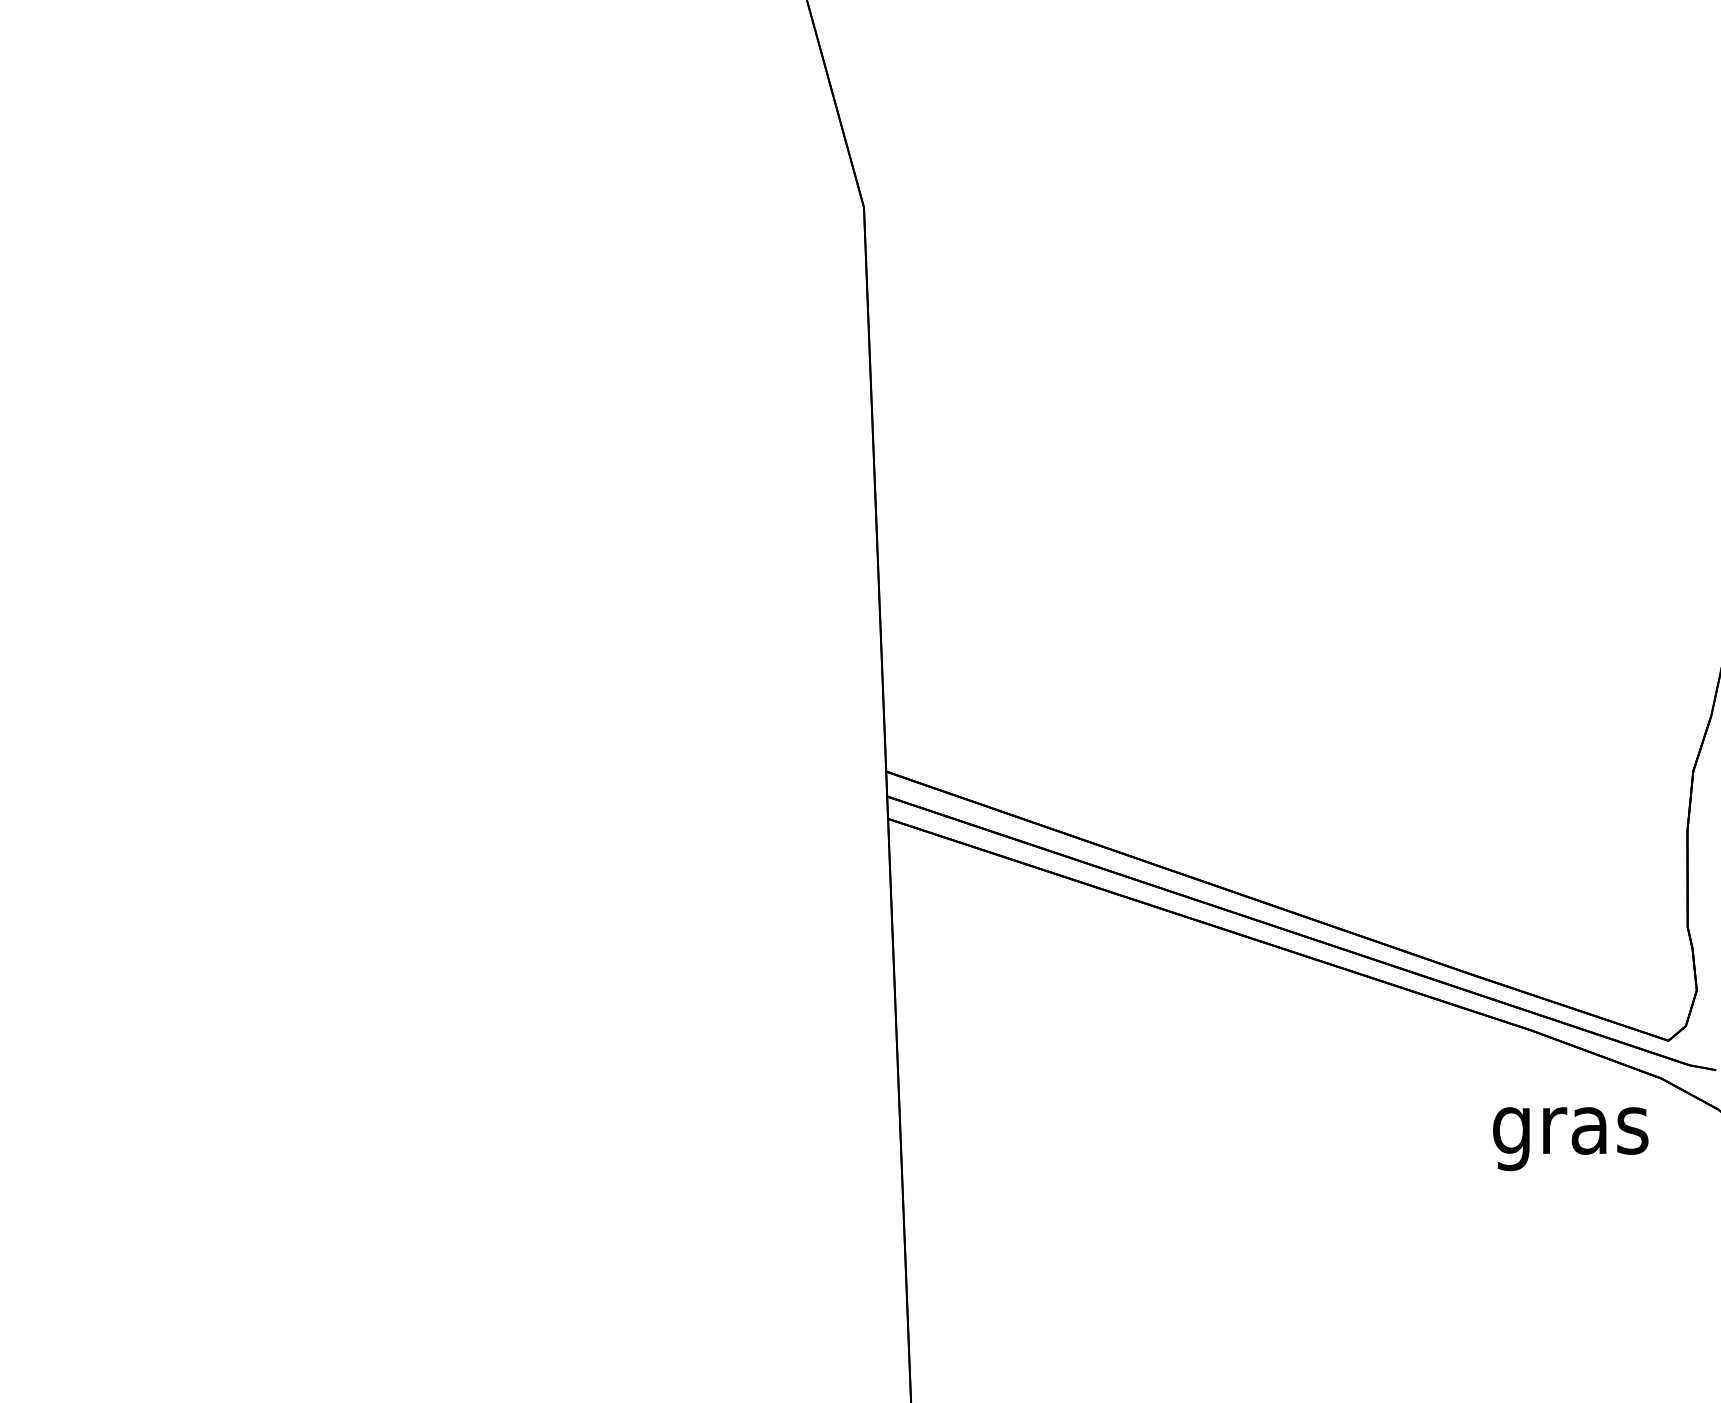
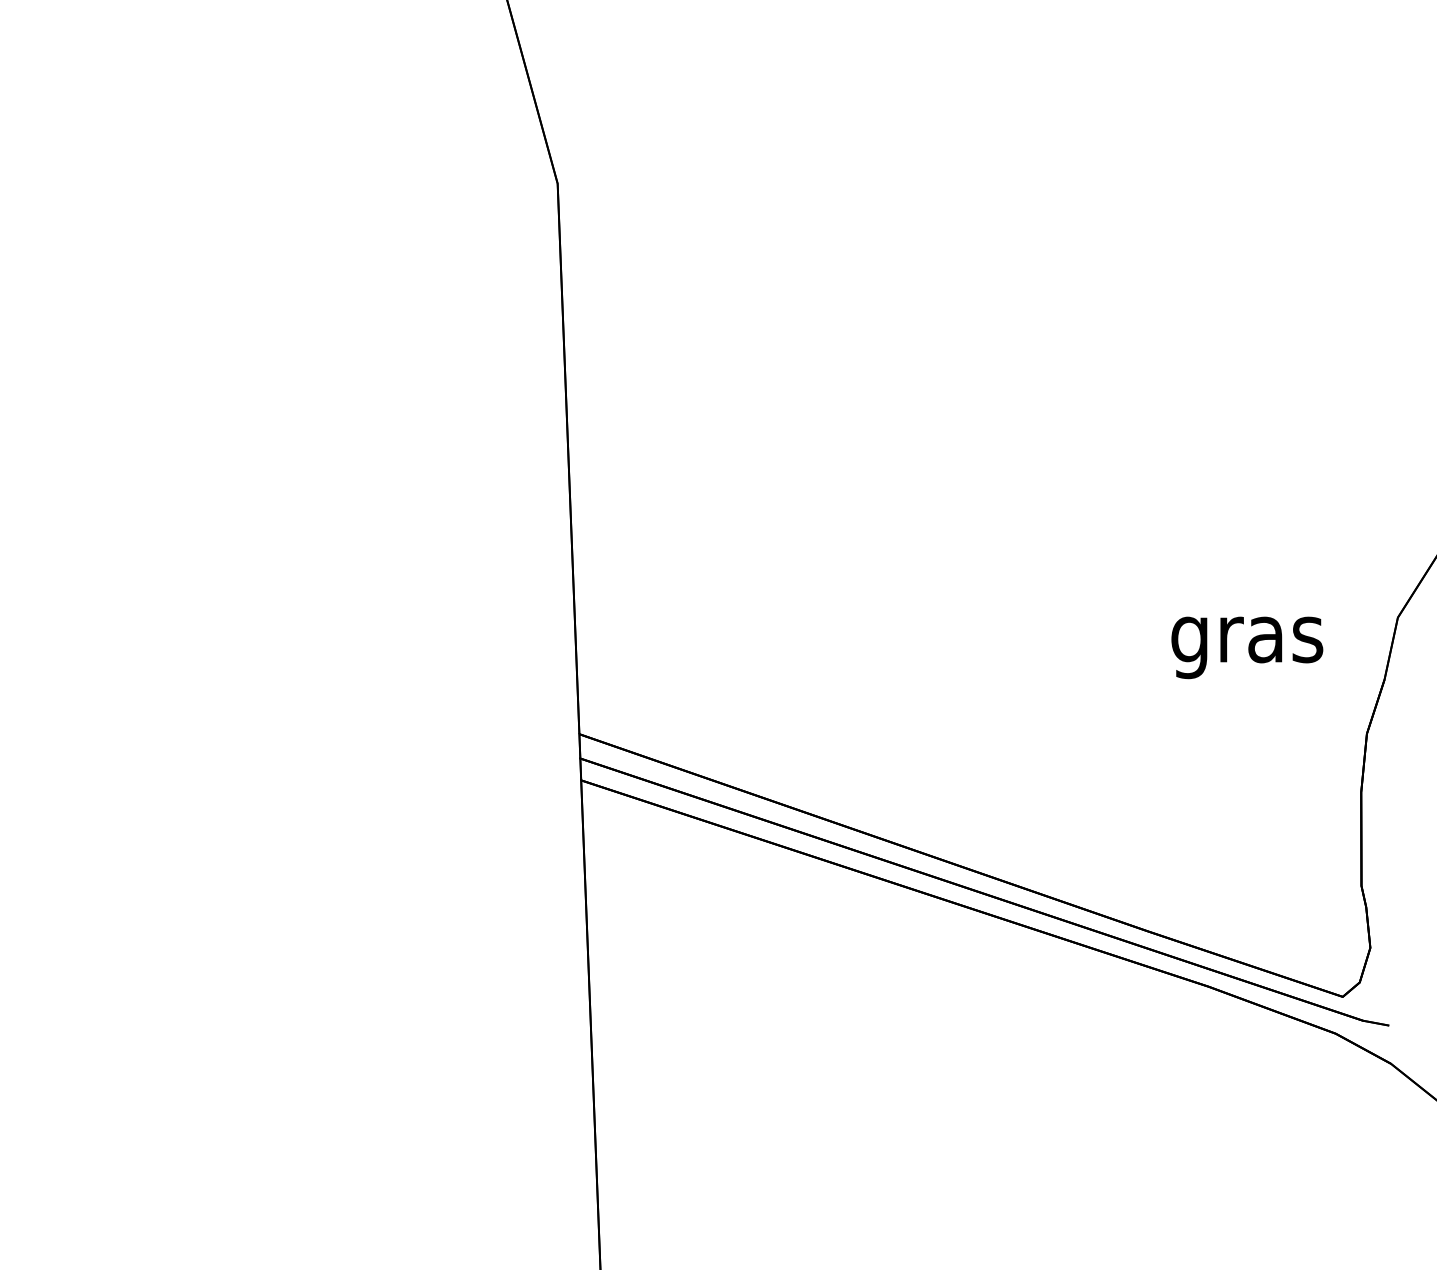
text: (1570, 1139) -> (1247, 648), moved

